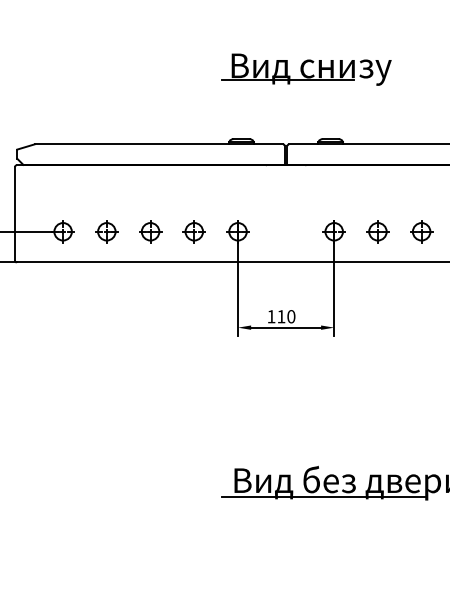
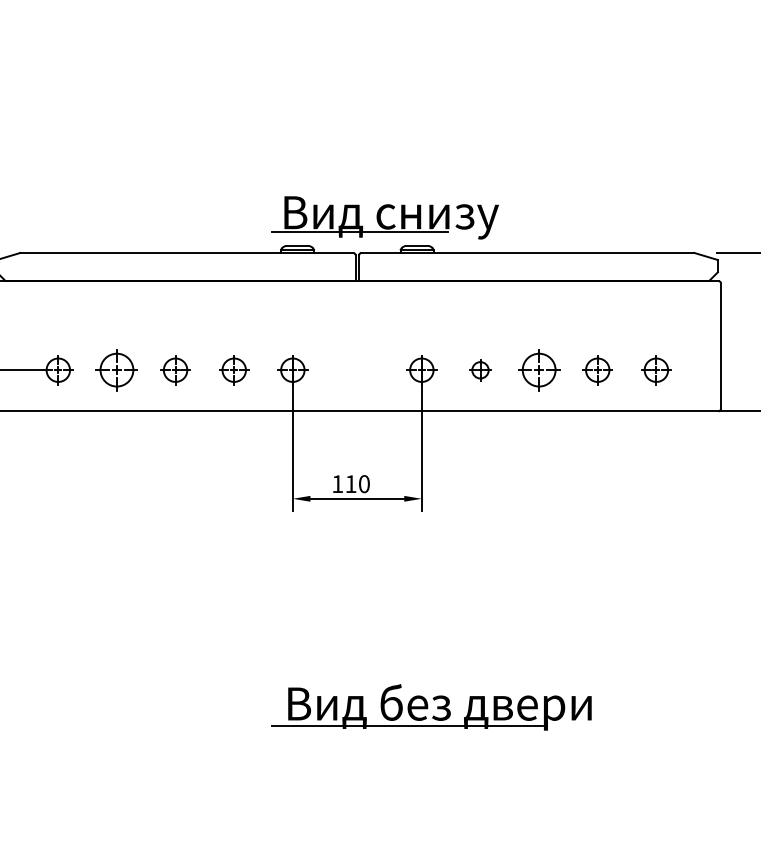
part: (306, 69) -> (384, 217), moved
part: (106, 231) -> (116, 370), size x1.4
part: (377, 231) -> (480, 370), size x0.7
part: (421, 231) -> (538, 370), size x1.4

